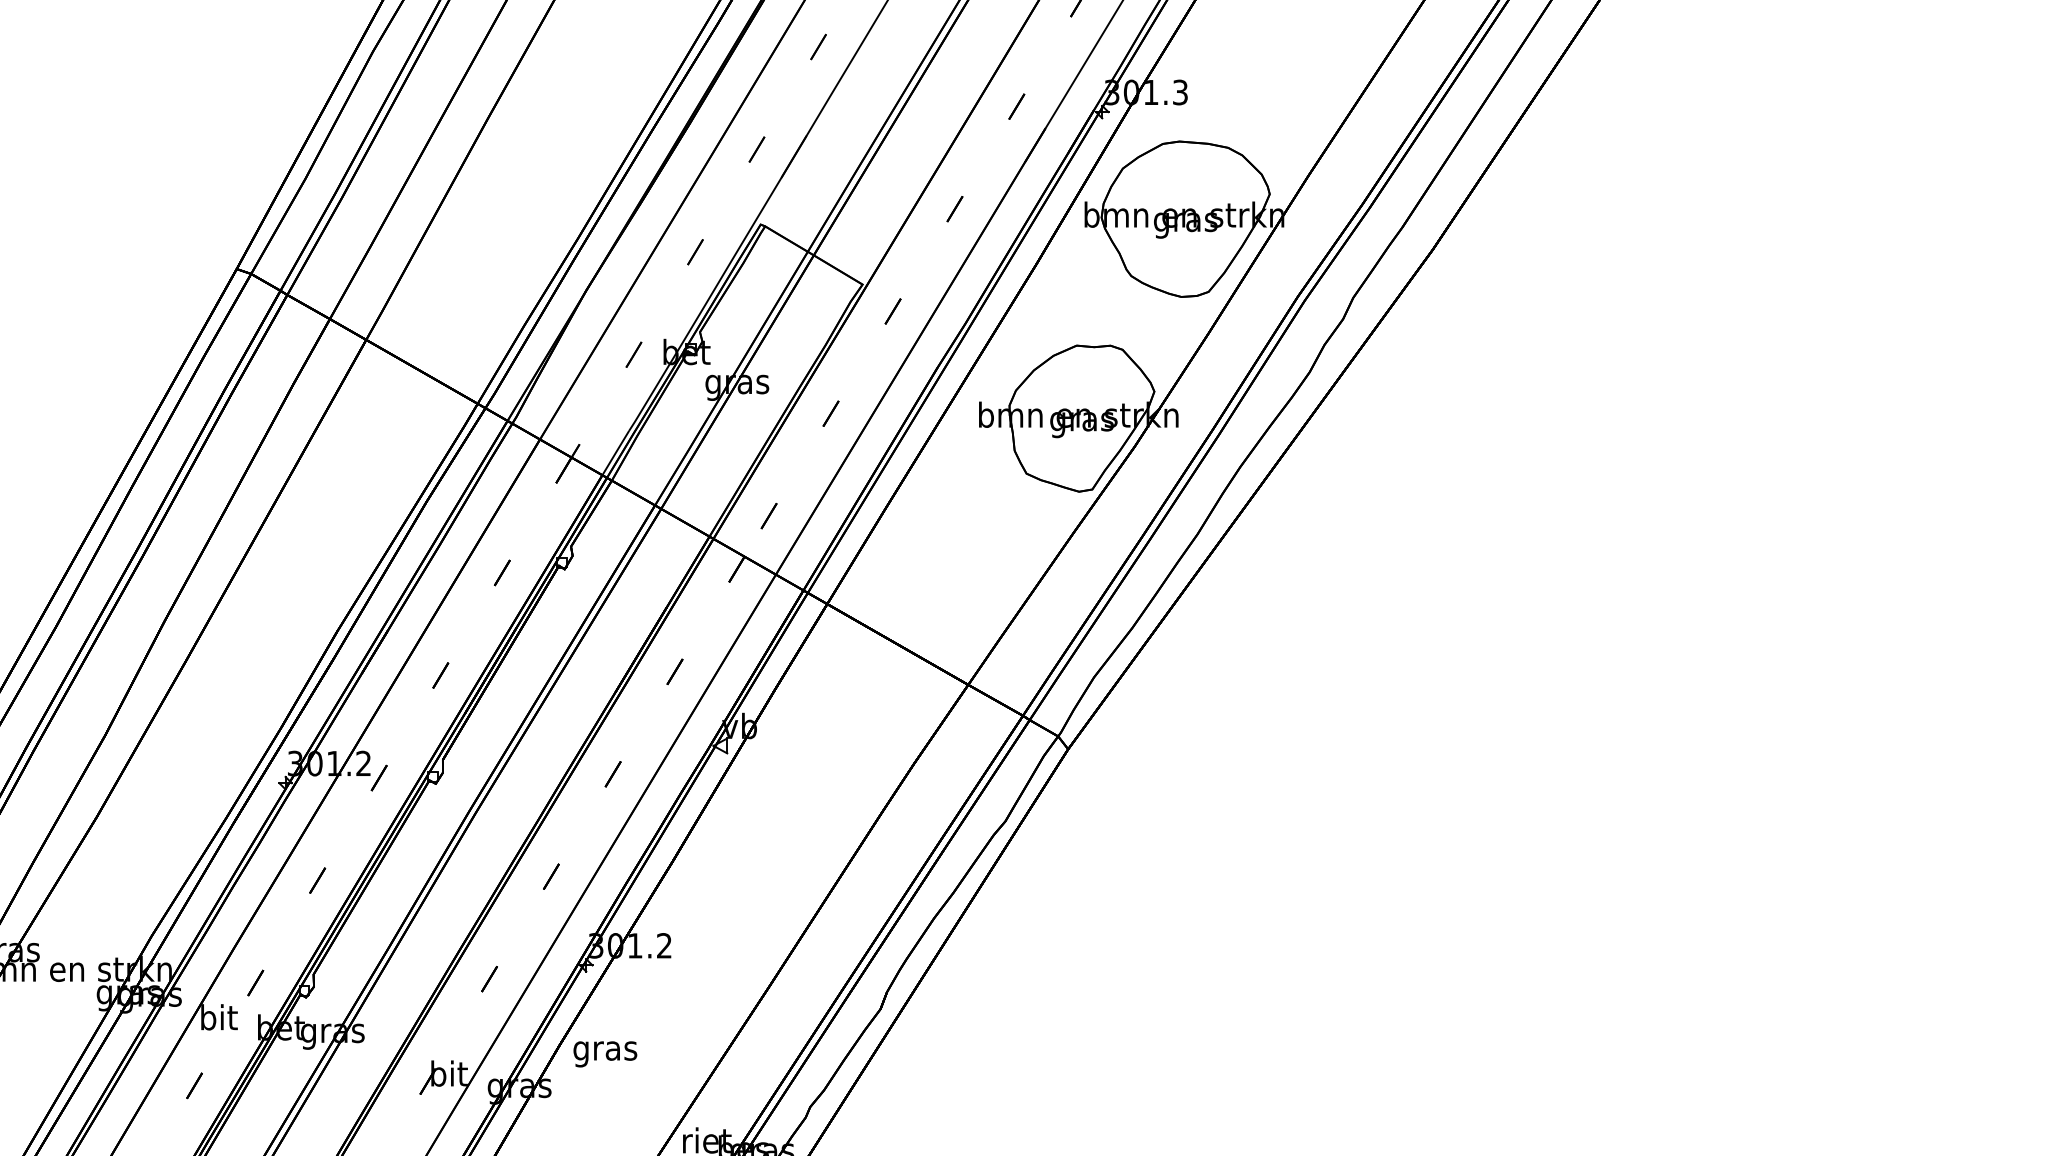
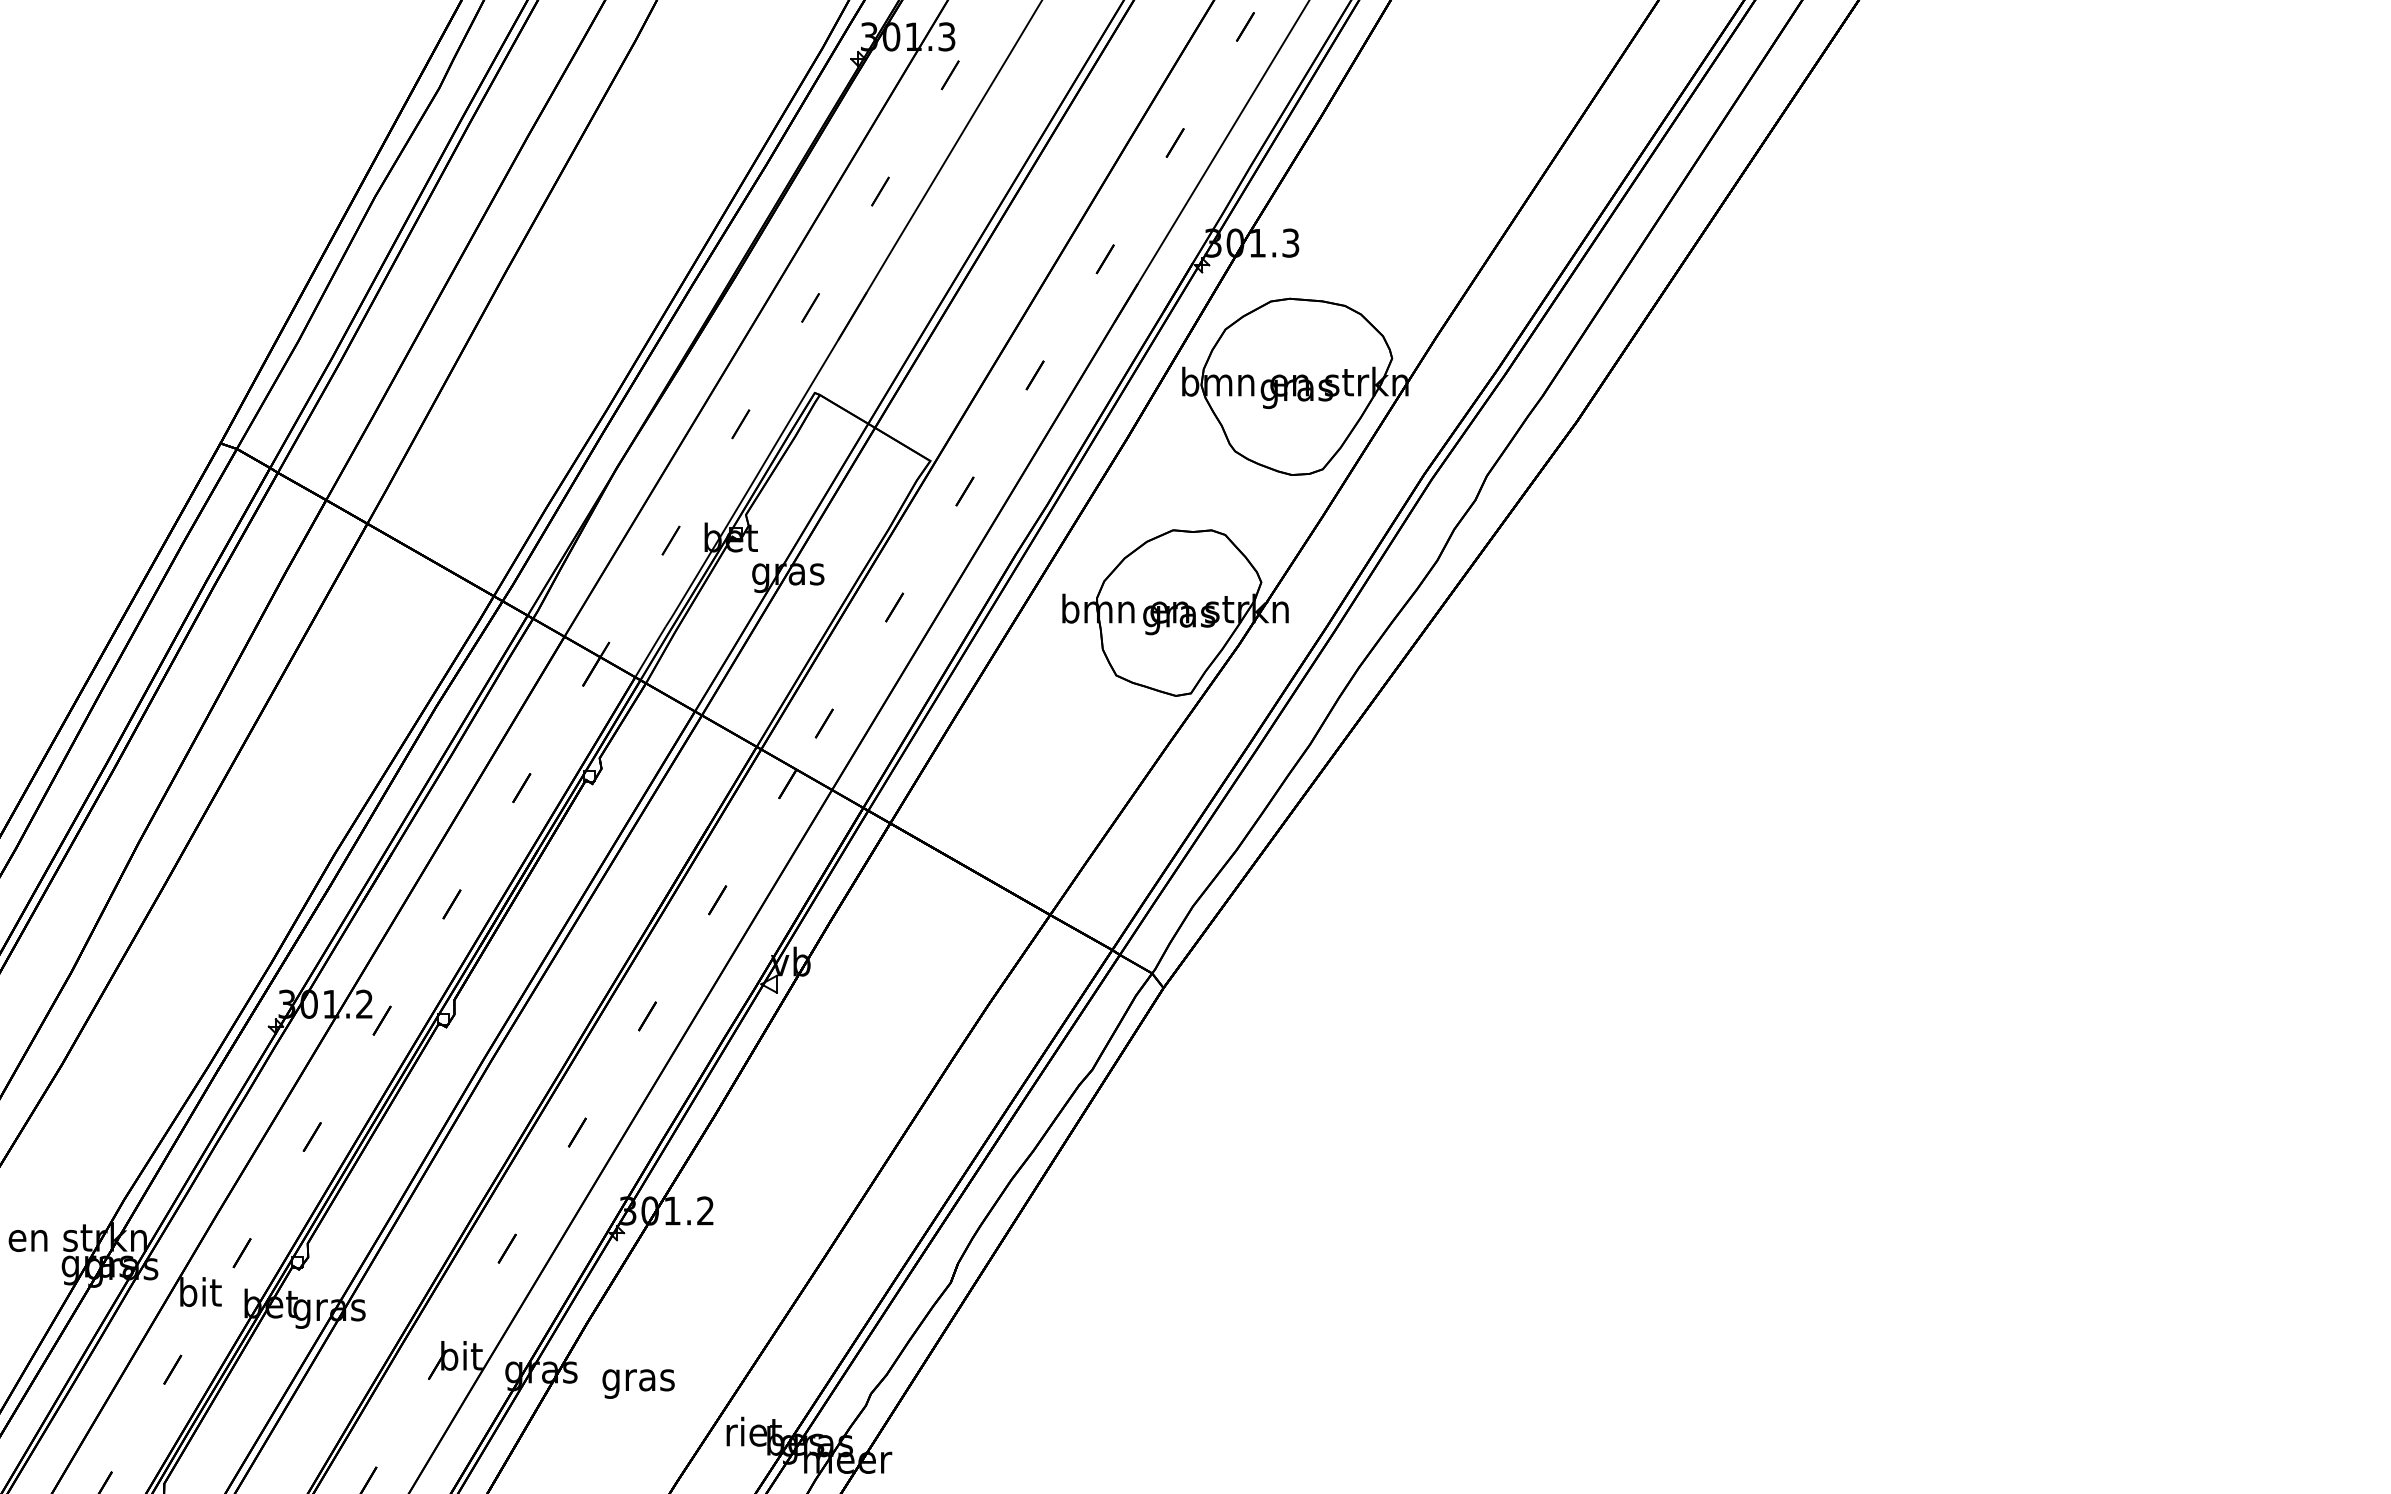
text: (605, 1053) -> (638, 1383), moved

